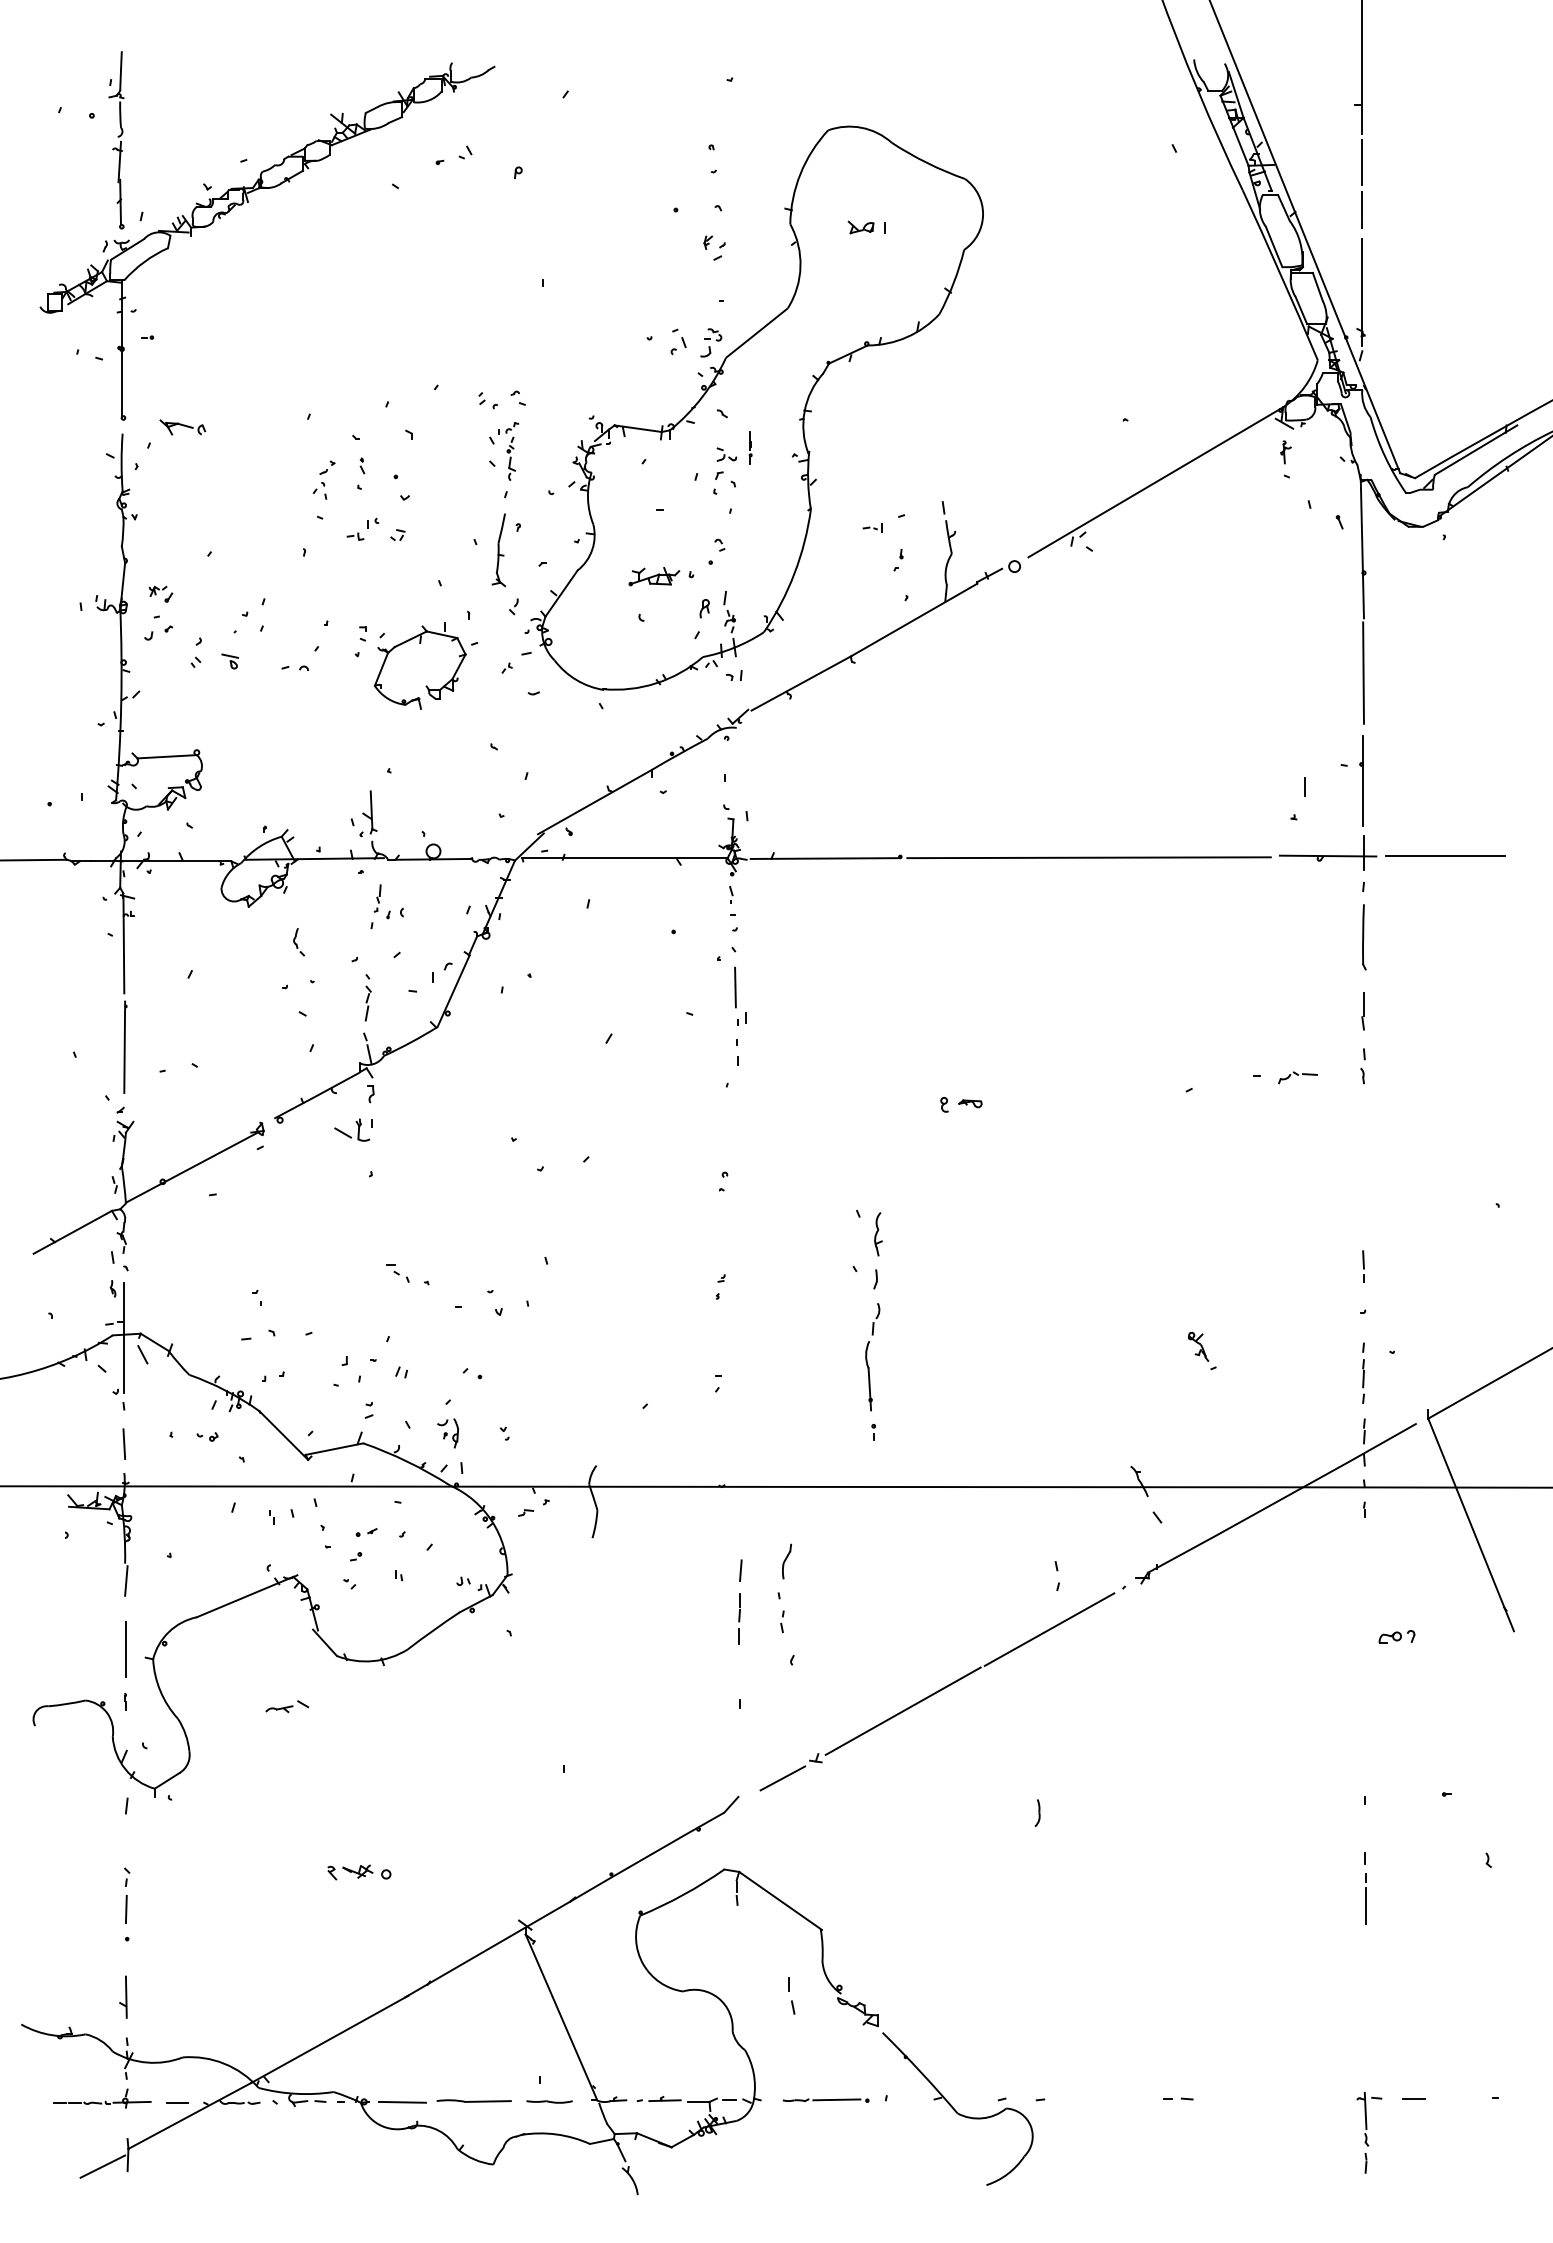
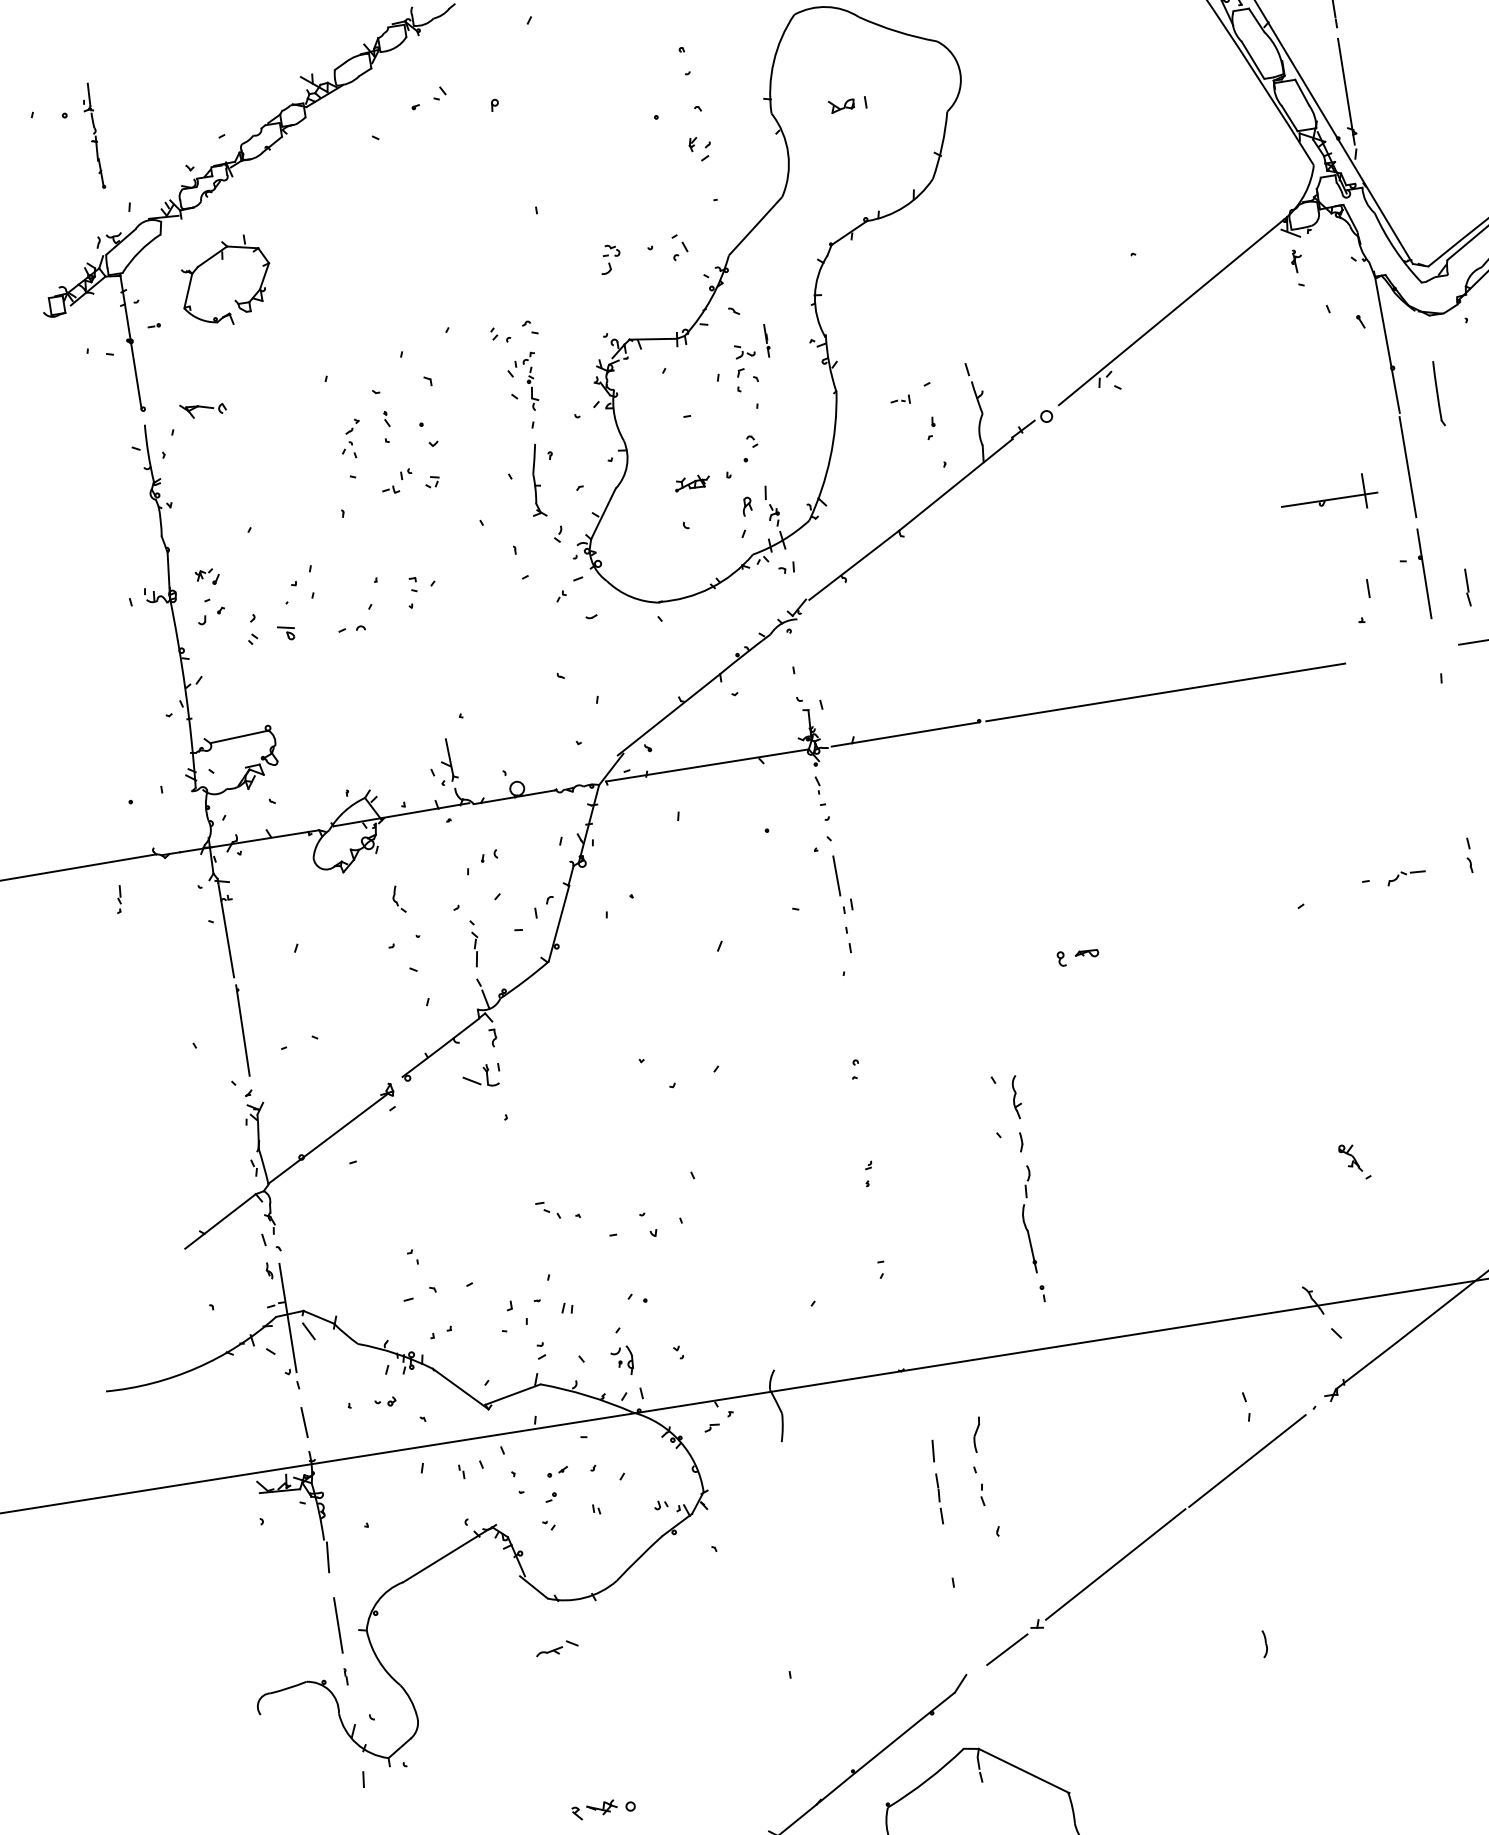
part: (116, 140) -> (92, 136), size x0.6
part: (711, 342) -> (610, 258), moved
part: (654, 576) -> (692, 482), size x0.7
part: (426, 685) -> (235, 299), moved
part: (1328, 852) -> (1329, 496), moved
part: (377, 898) -> (118, 899), moved
part: (1364, 937) -> (1438, 393), moved
part: (1362, 1011) -> (1466, 587), moved
part: (287, 1706) -> (557, 1648), moved

